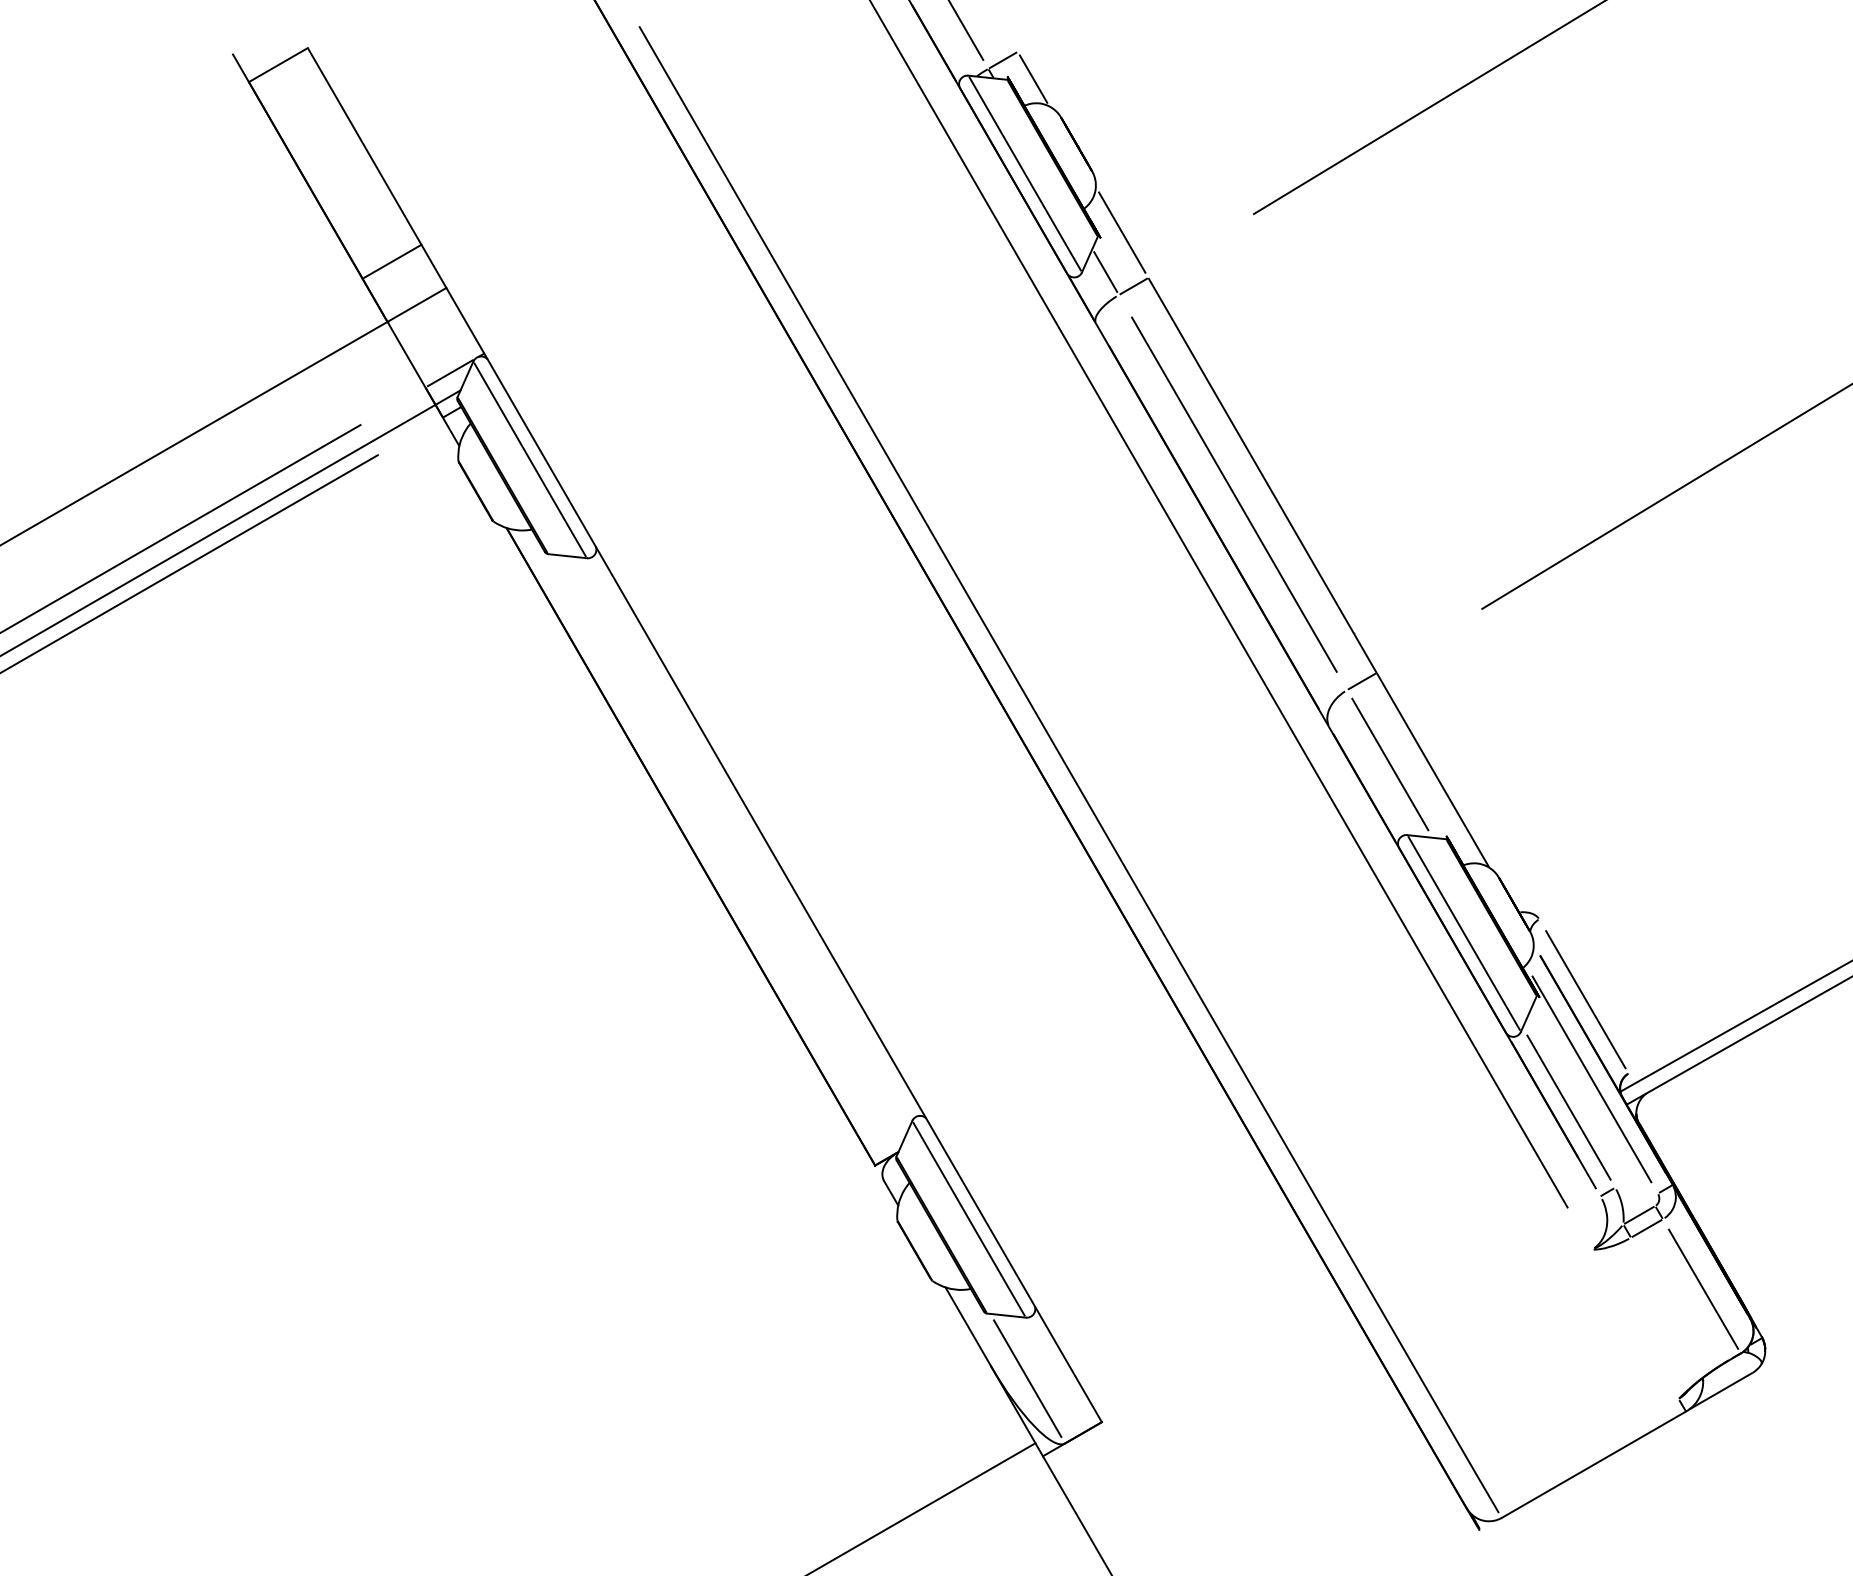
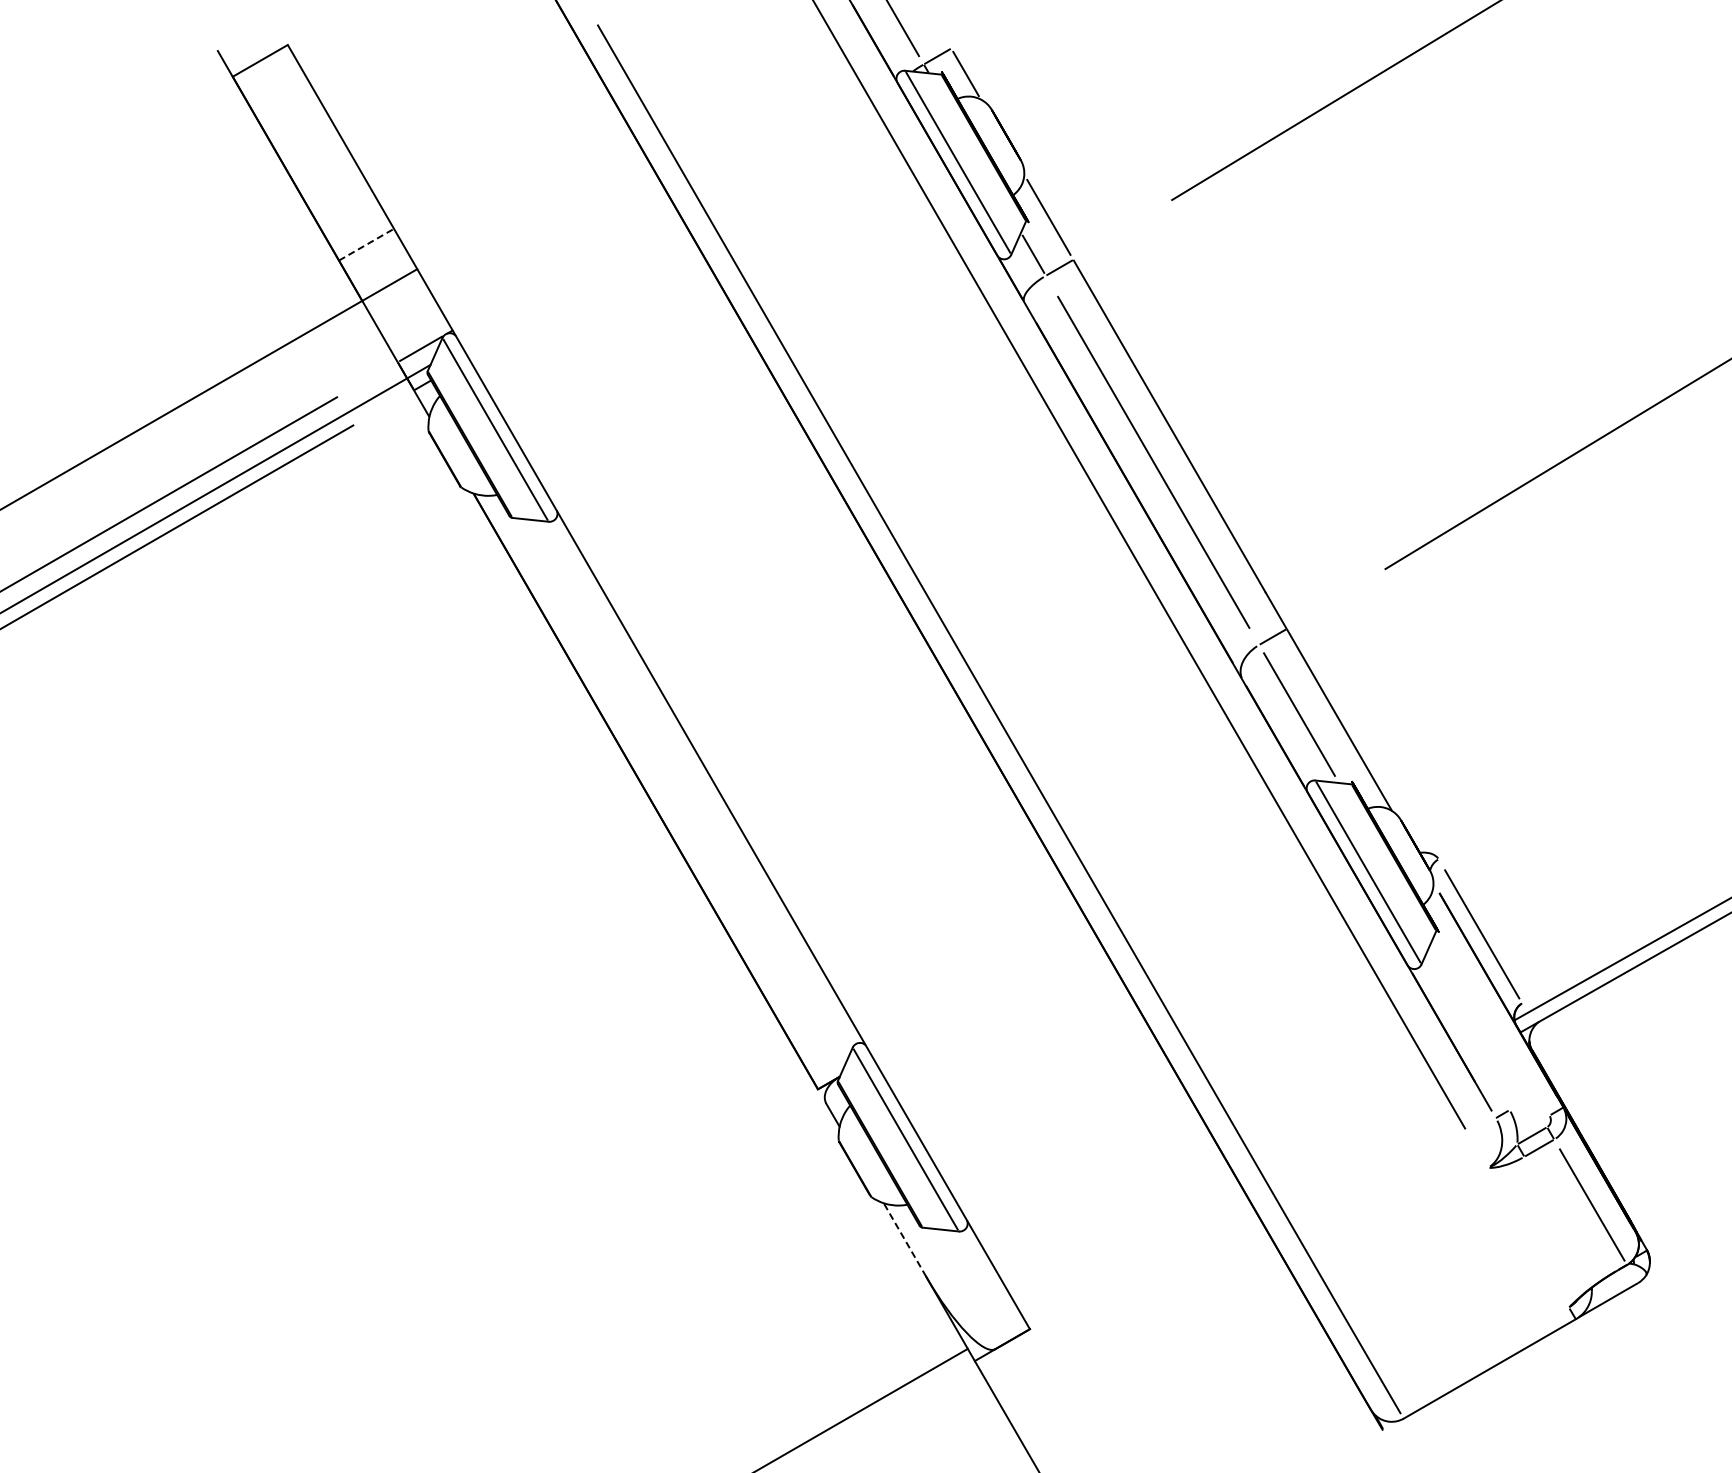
line: (392, 261) -> (366, 244), solid -> dashed
line: (1591, 1079) -> (1487, 1008), removed
line: (1569, 1106) -> (1466, 1034), removed
line: (967, 1326) -> (904, 1239), solid -> dashed
line: (1027, 1378) -> (960, 1288), removed

